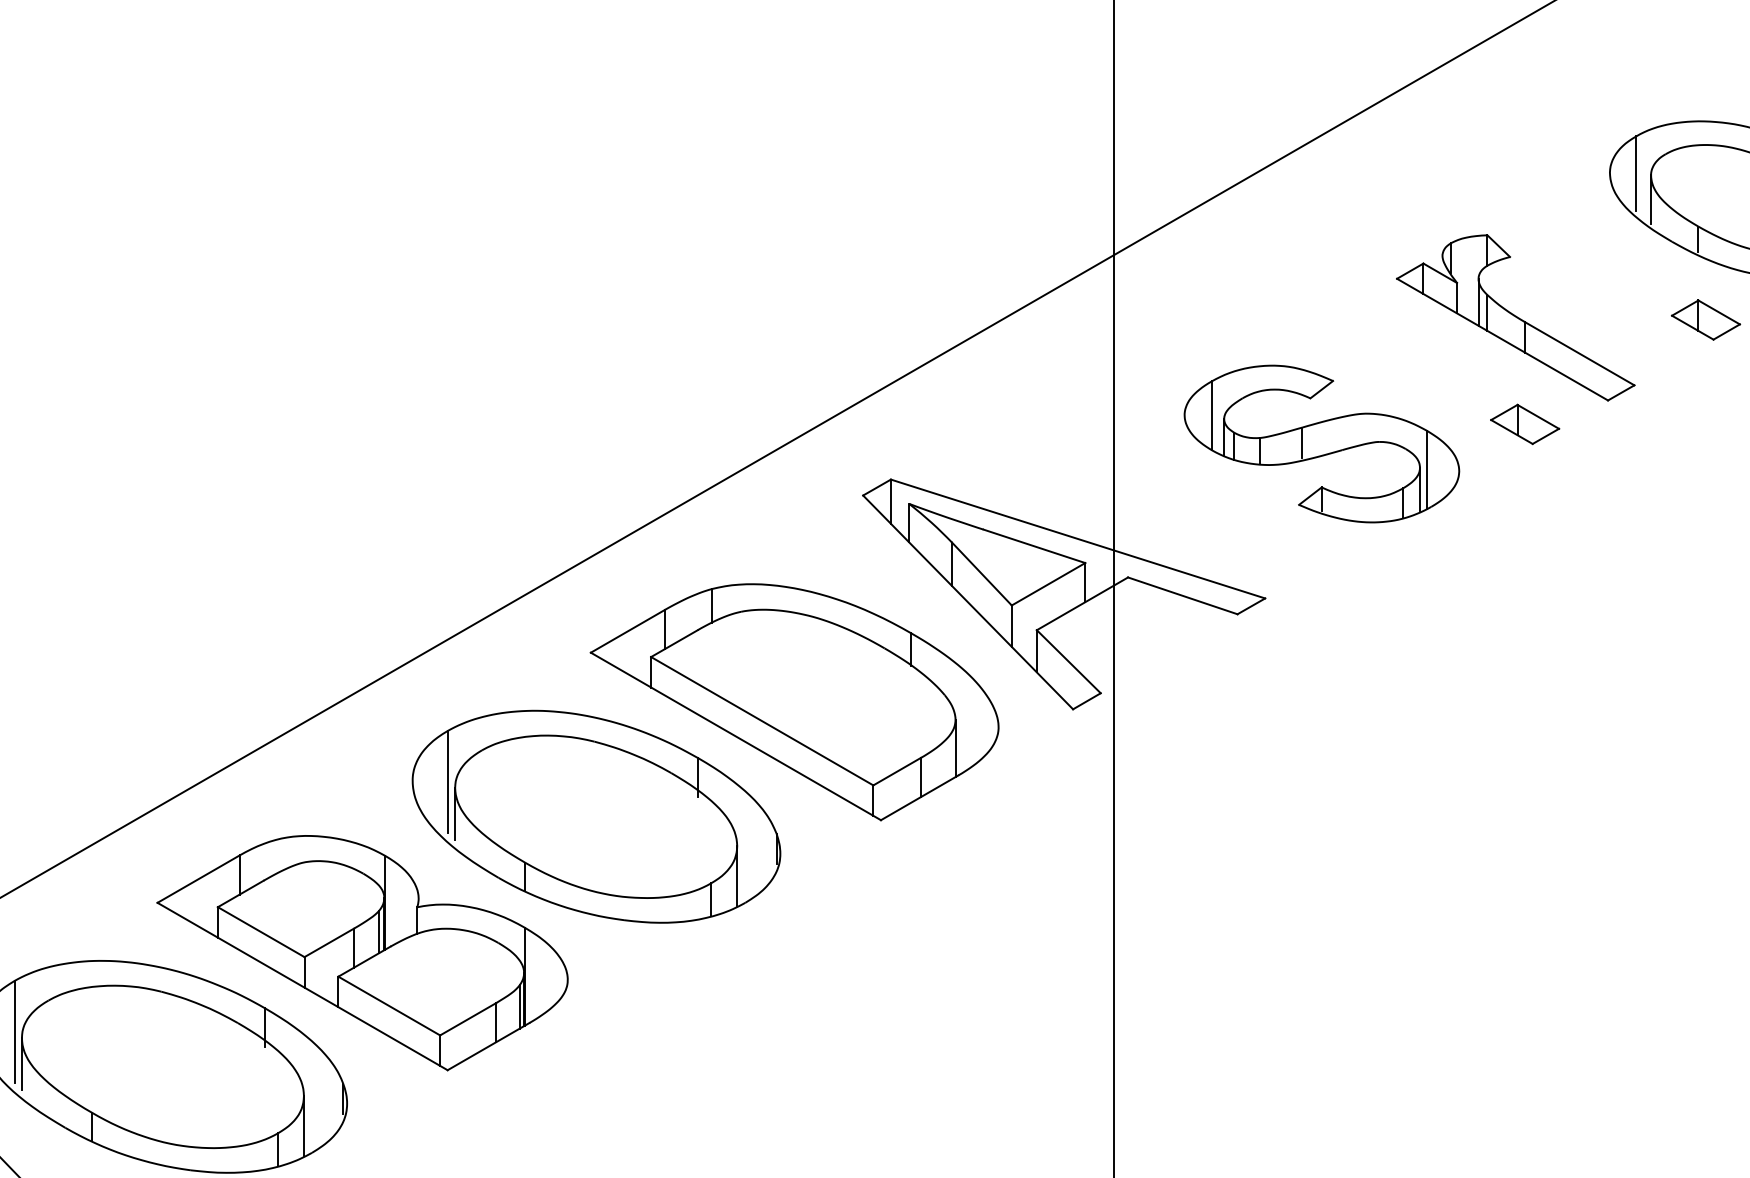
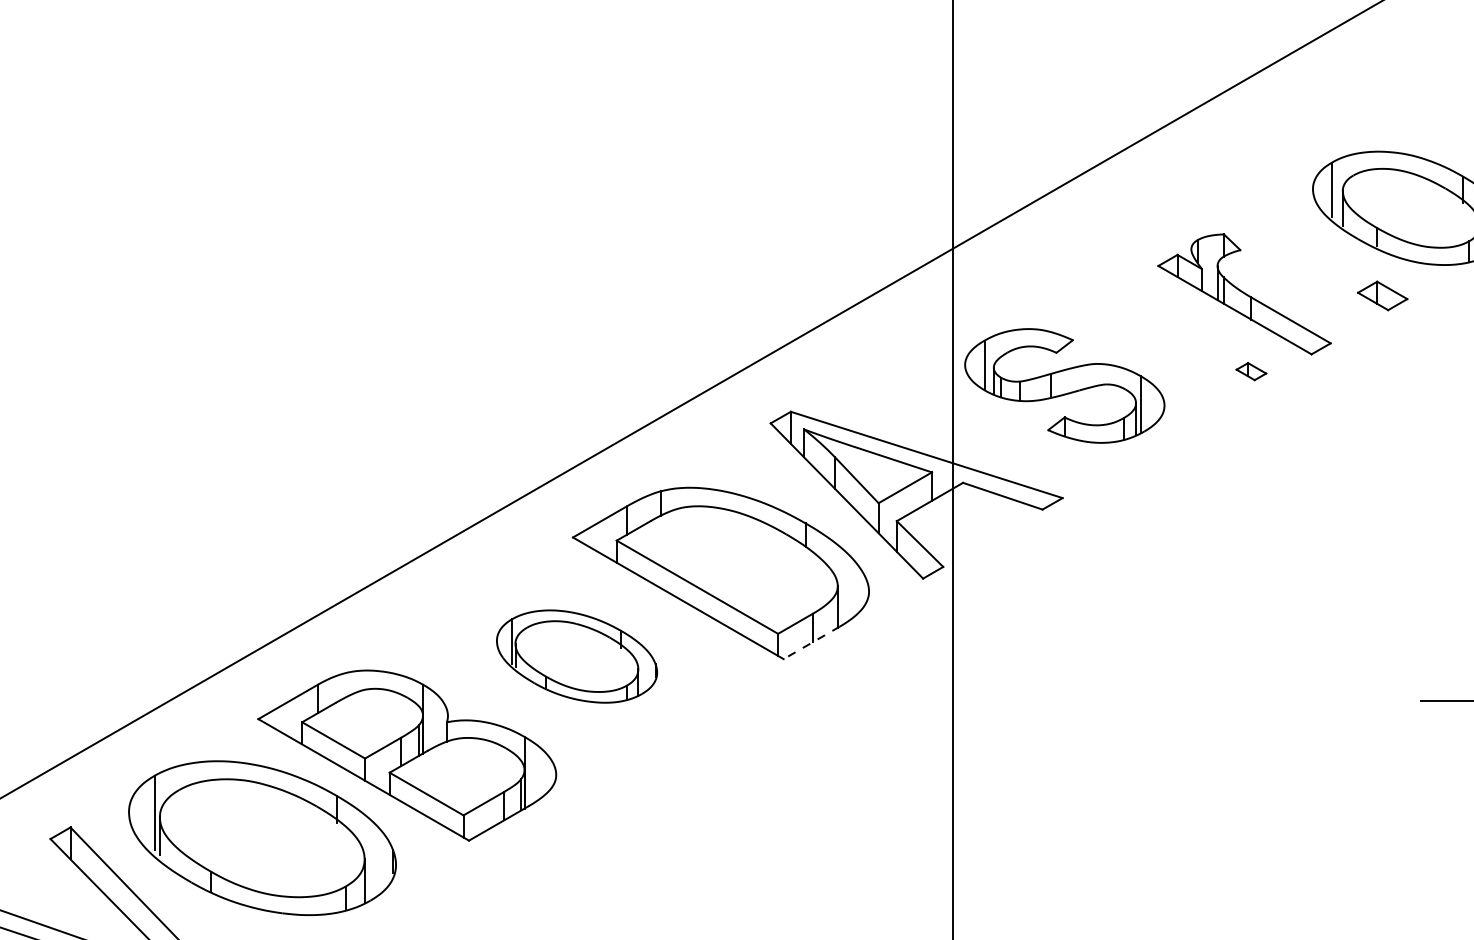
part: (1525, 424) -> (1251, 371), size x0.6
part: (1321, 443) -> (1064, 385), moved
line: (919, 798) -> (811, 643), solid -> dashed
part: (595, 816) -> (576, 656), size x0.6

